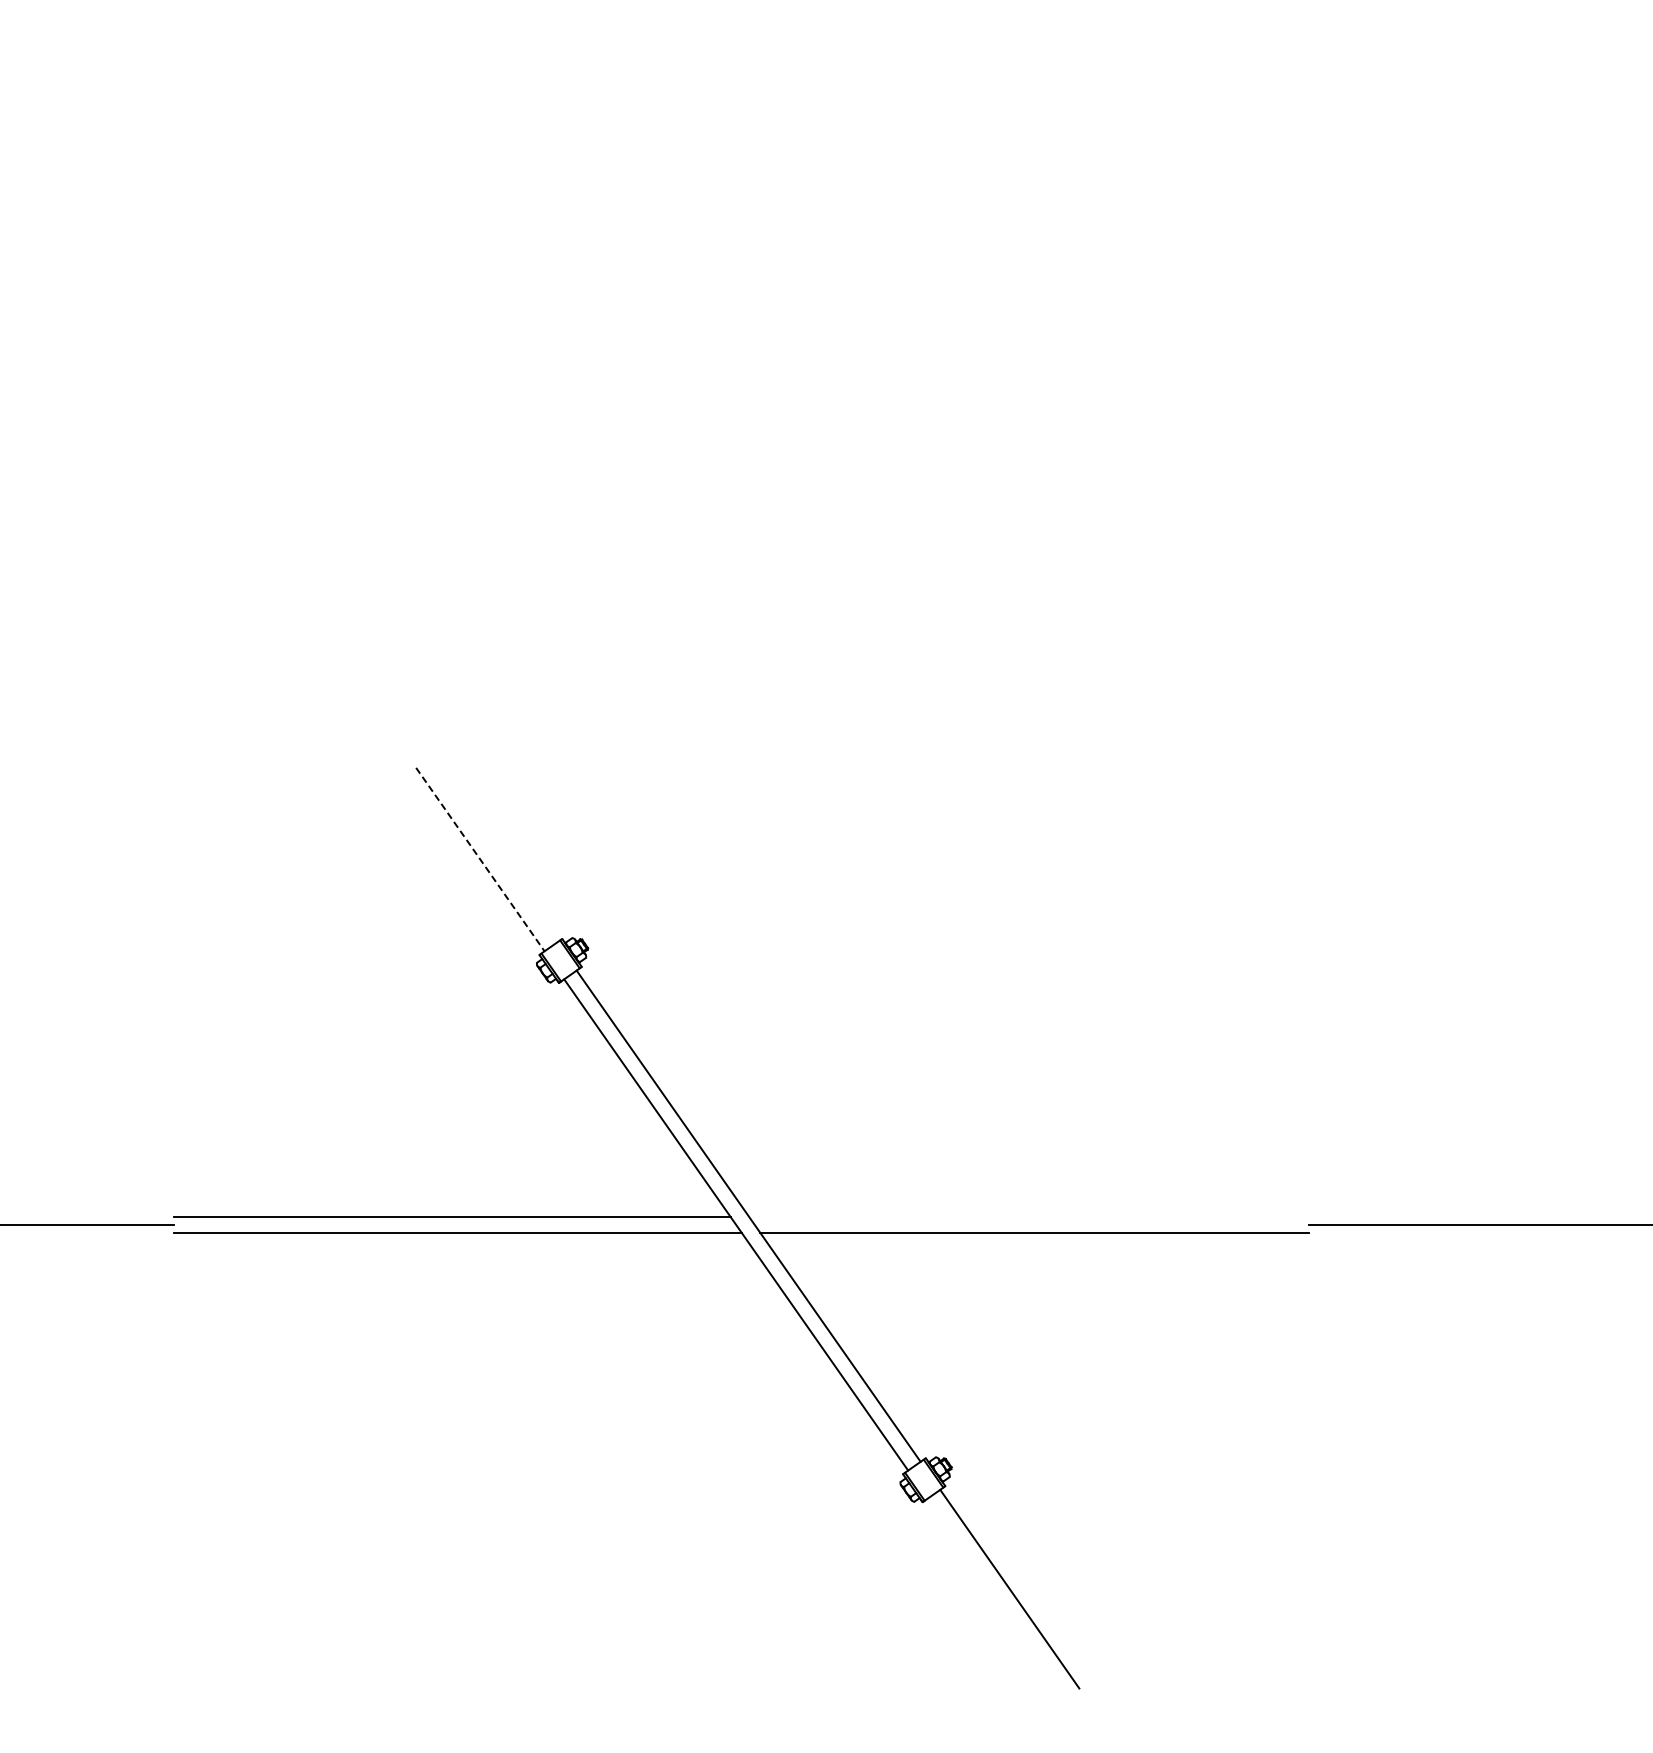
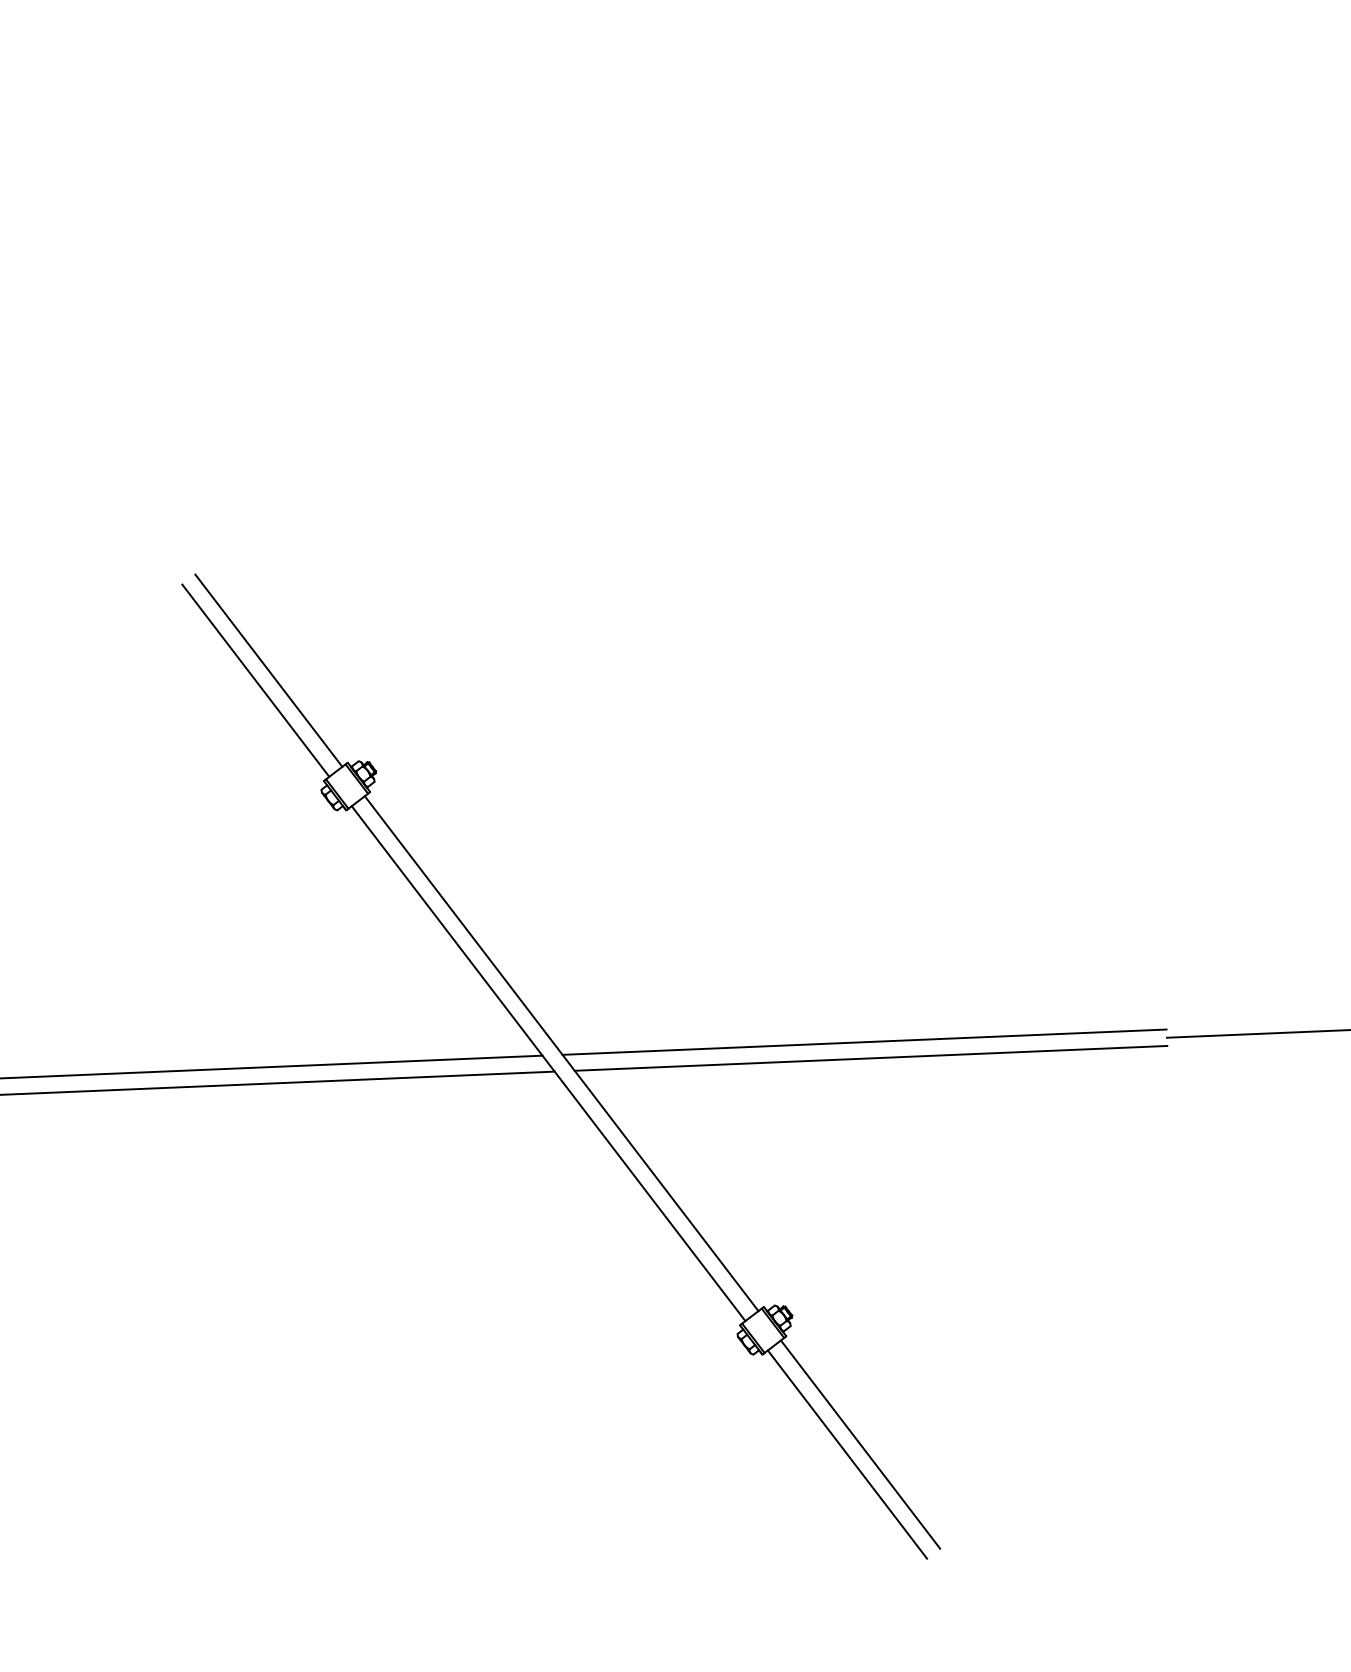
line: (492, 850) -> (268, 670), added
line: (480, 859) -> (255, 680), dashed -> solid
line: (1028, 1217) -> (863, 1042), added
line: (996, 1597) -> (846, 1454), added

